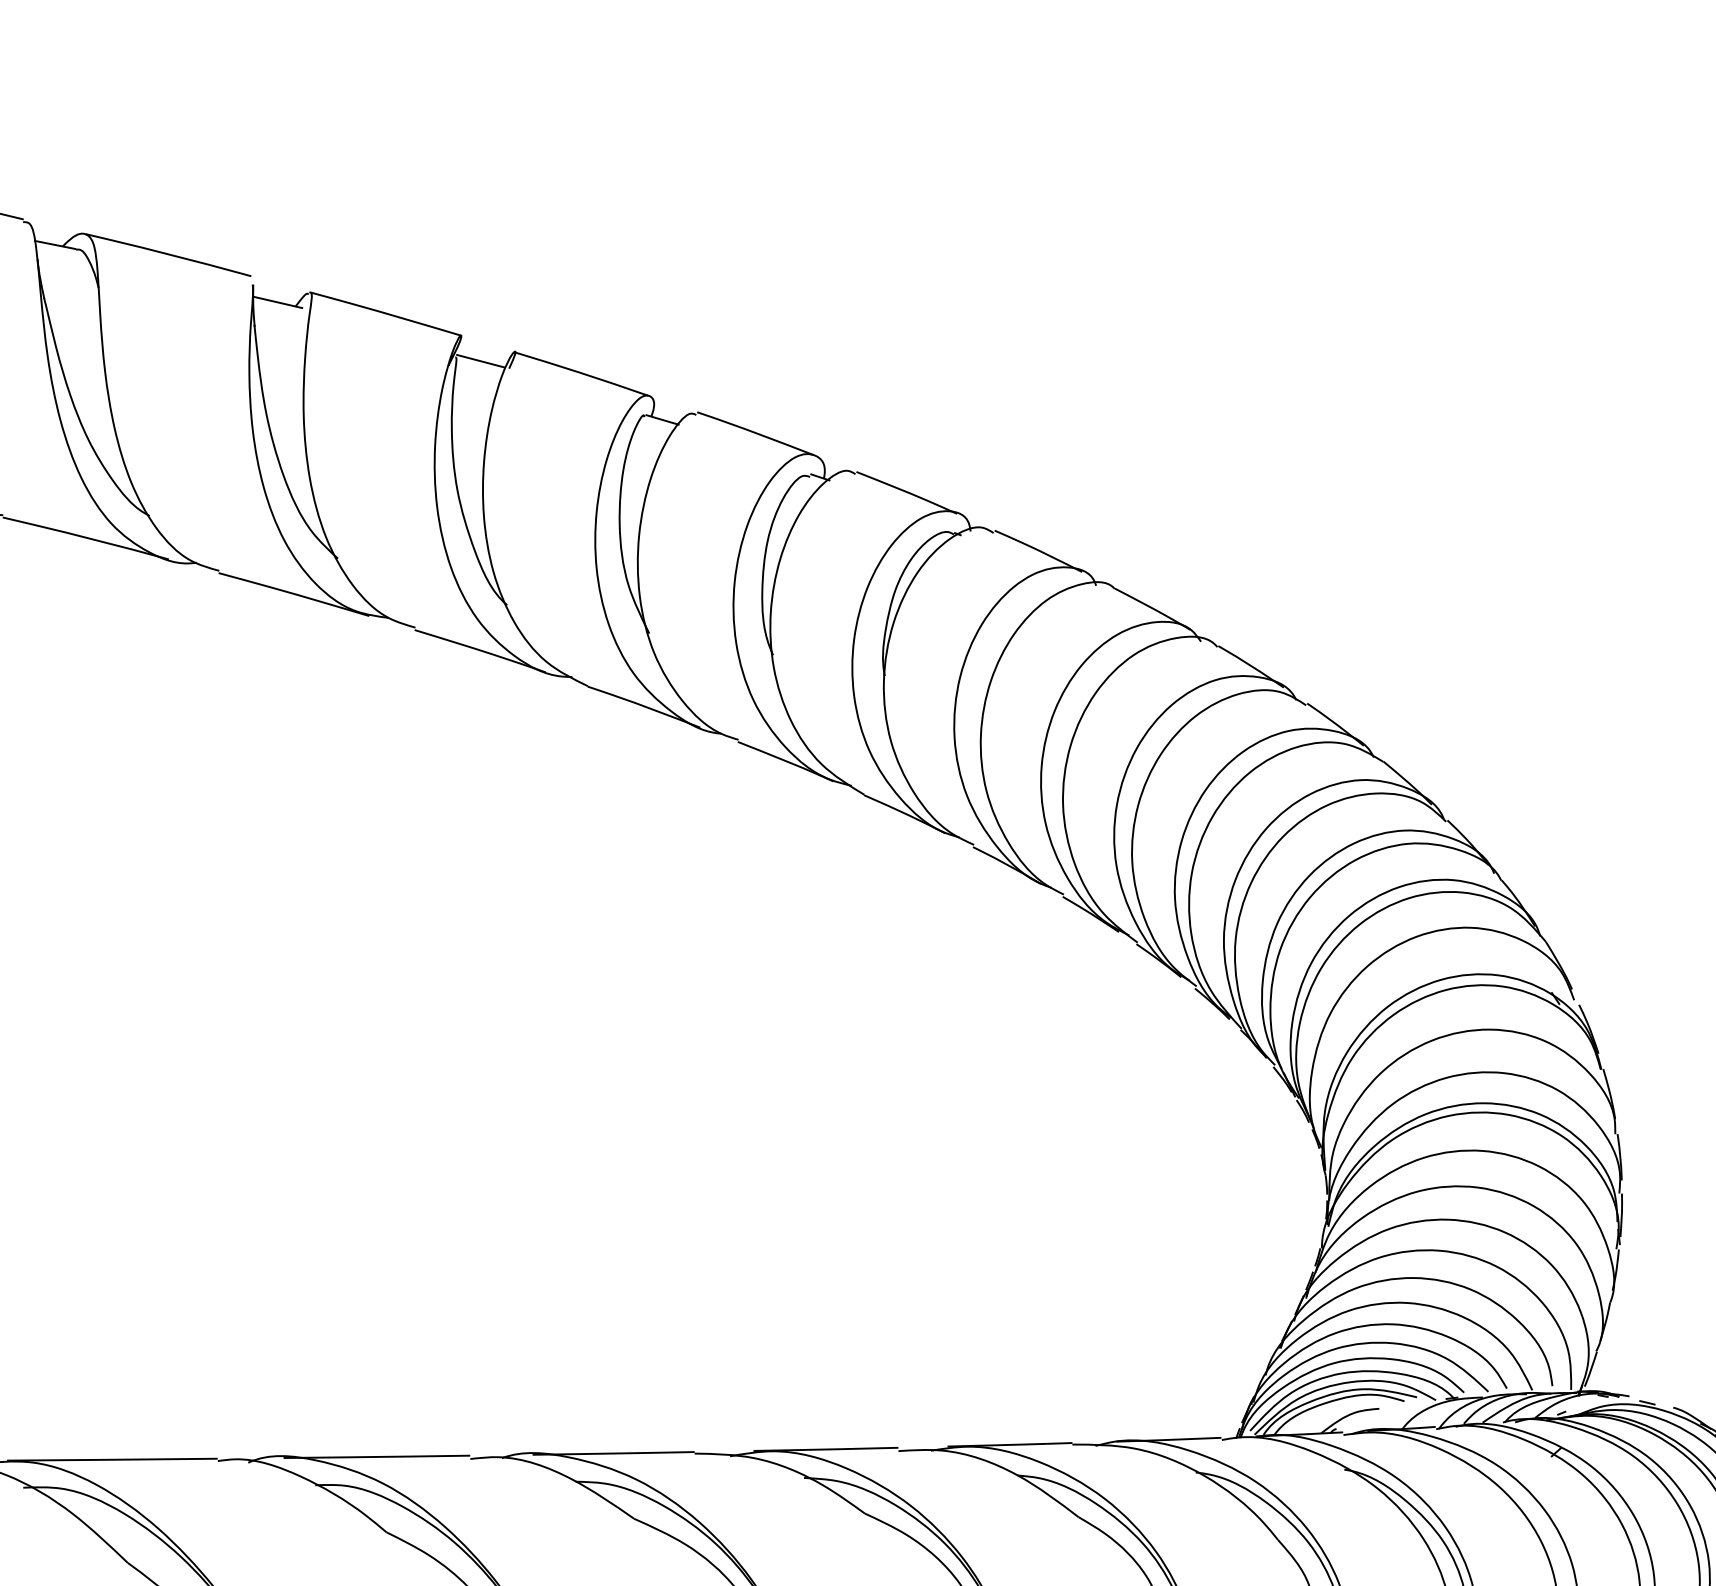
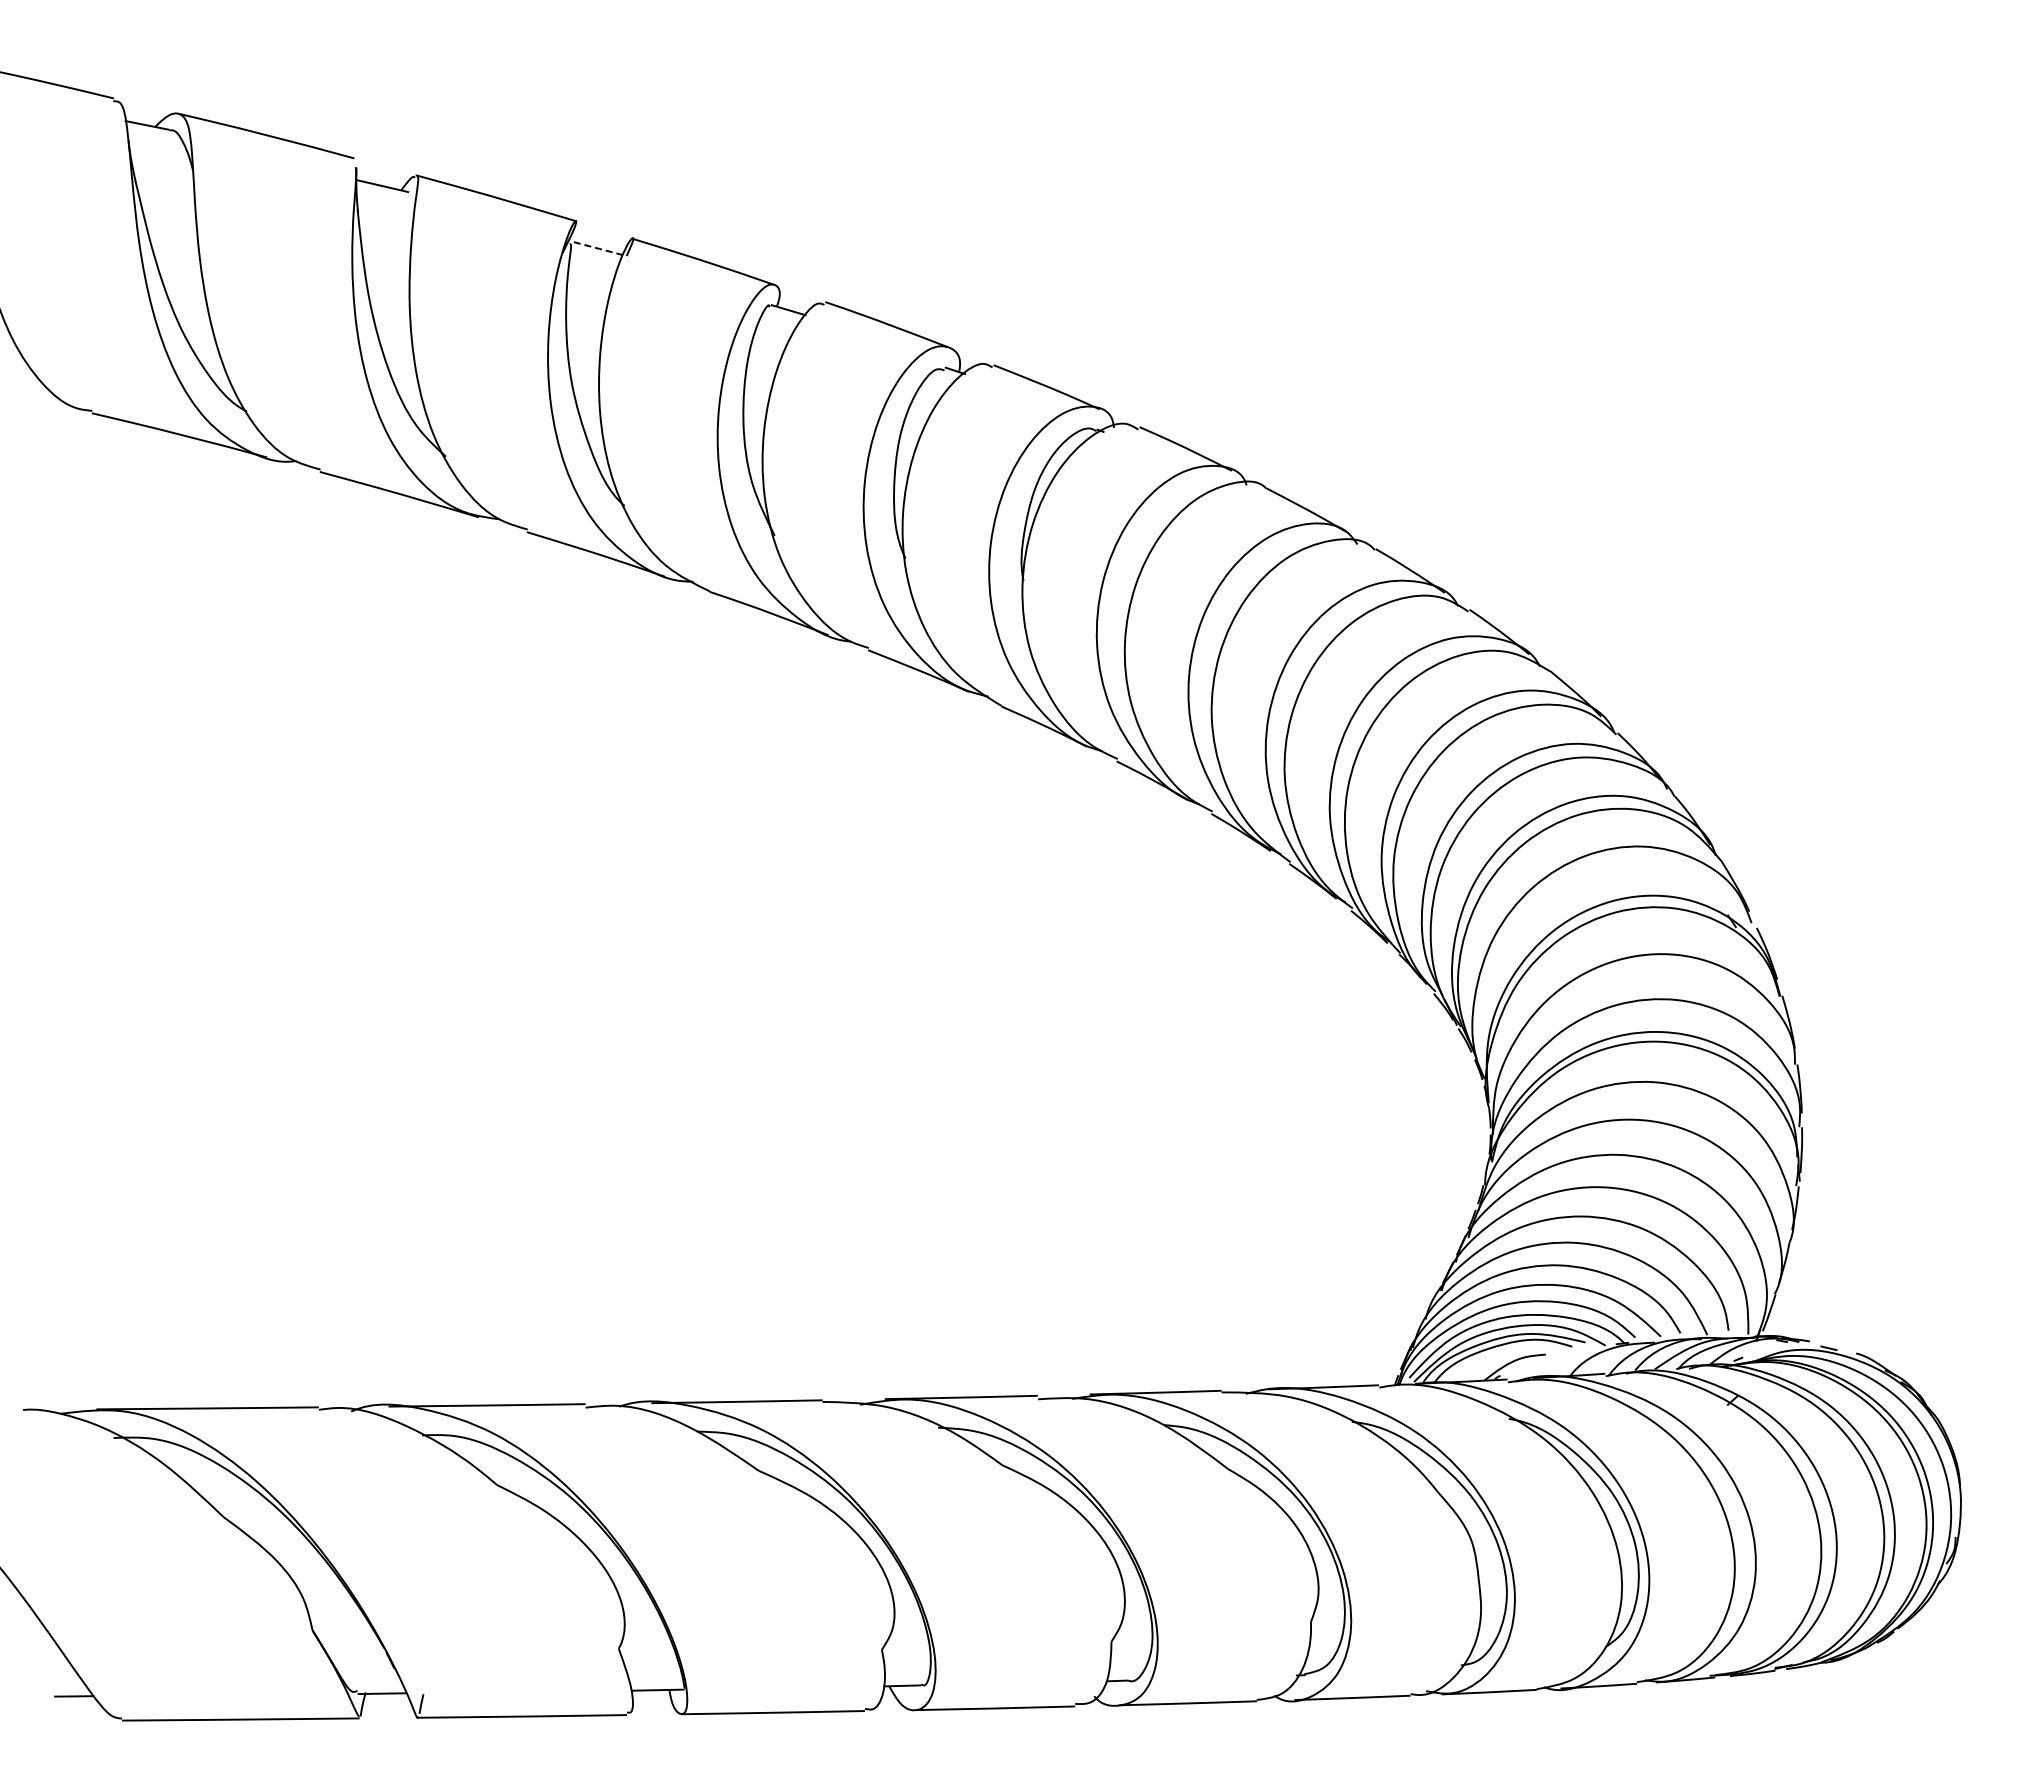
line: (481, 361) -> (597, 248), solid -> dashed

